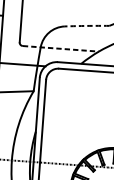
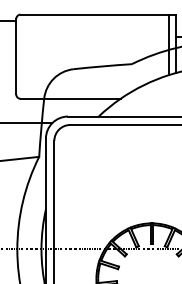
arc: (86, 26) -> (102, 66), dashed -> solid
line: (60, 48) -> (70, 98), dashed -> solid

